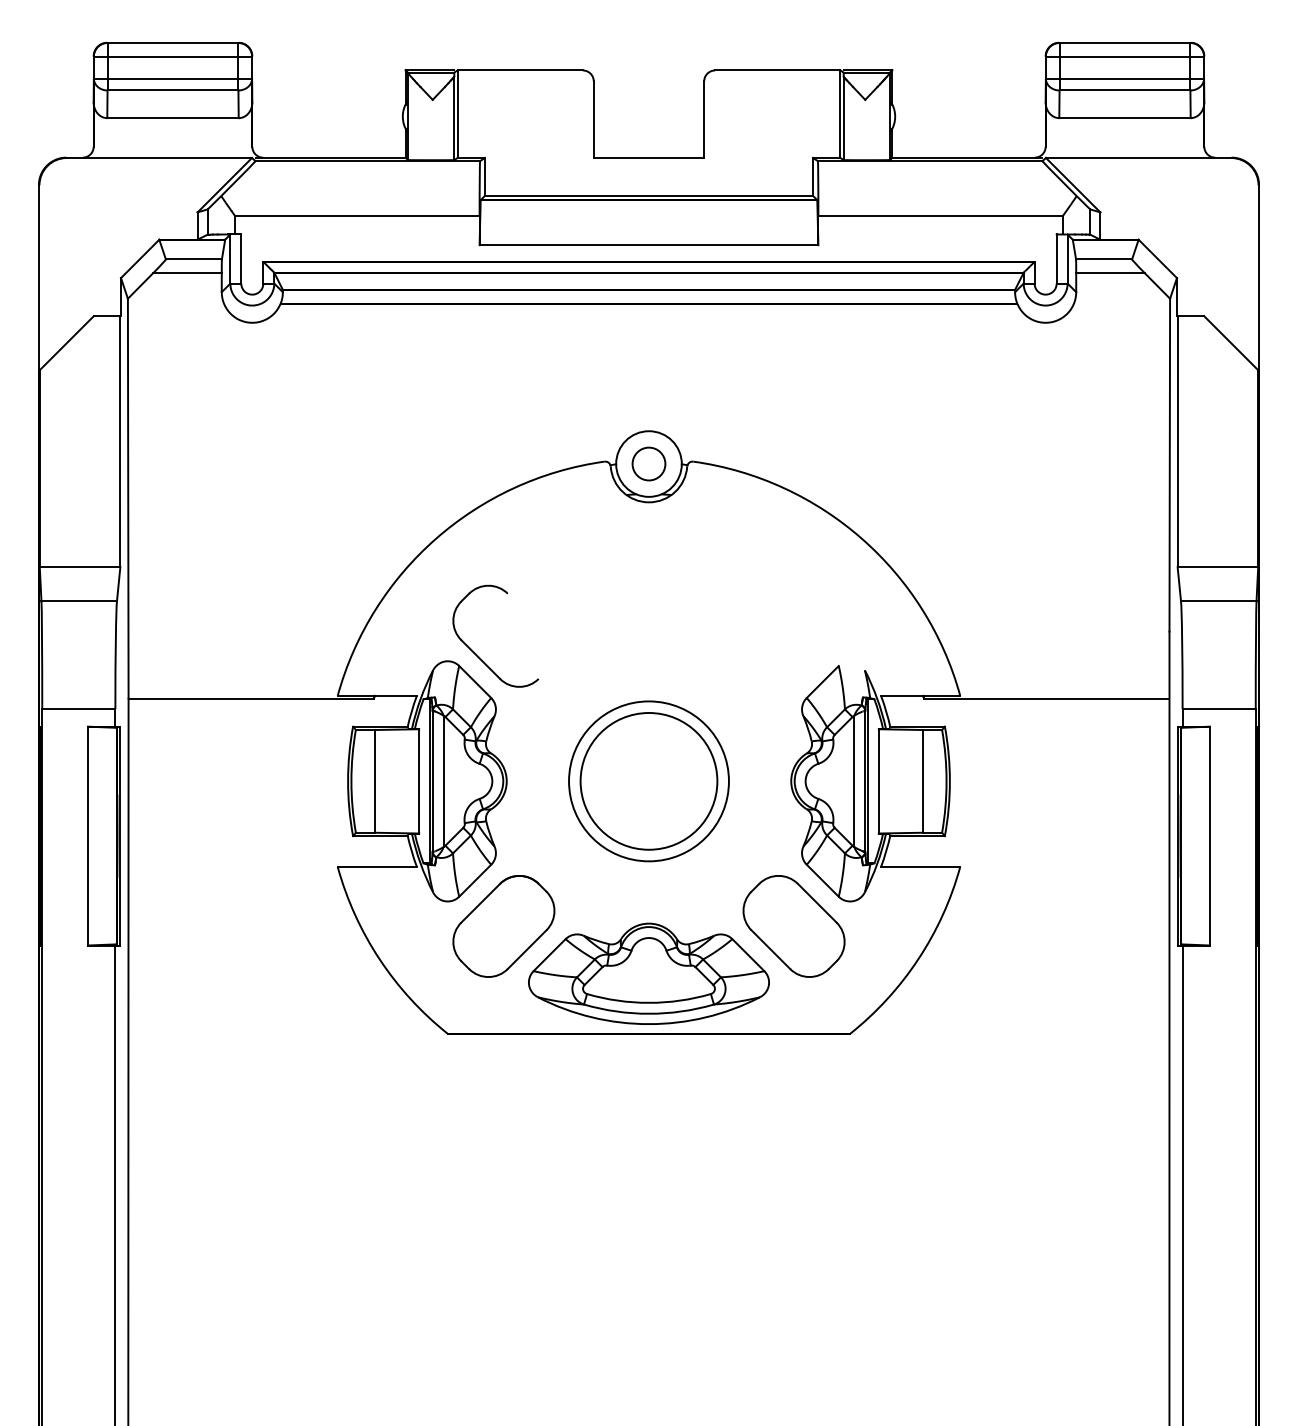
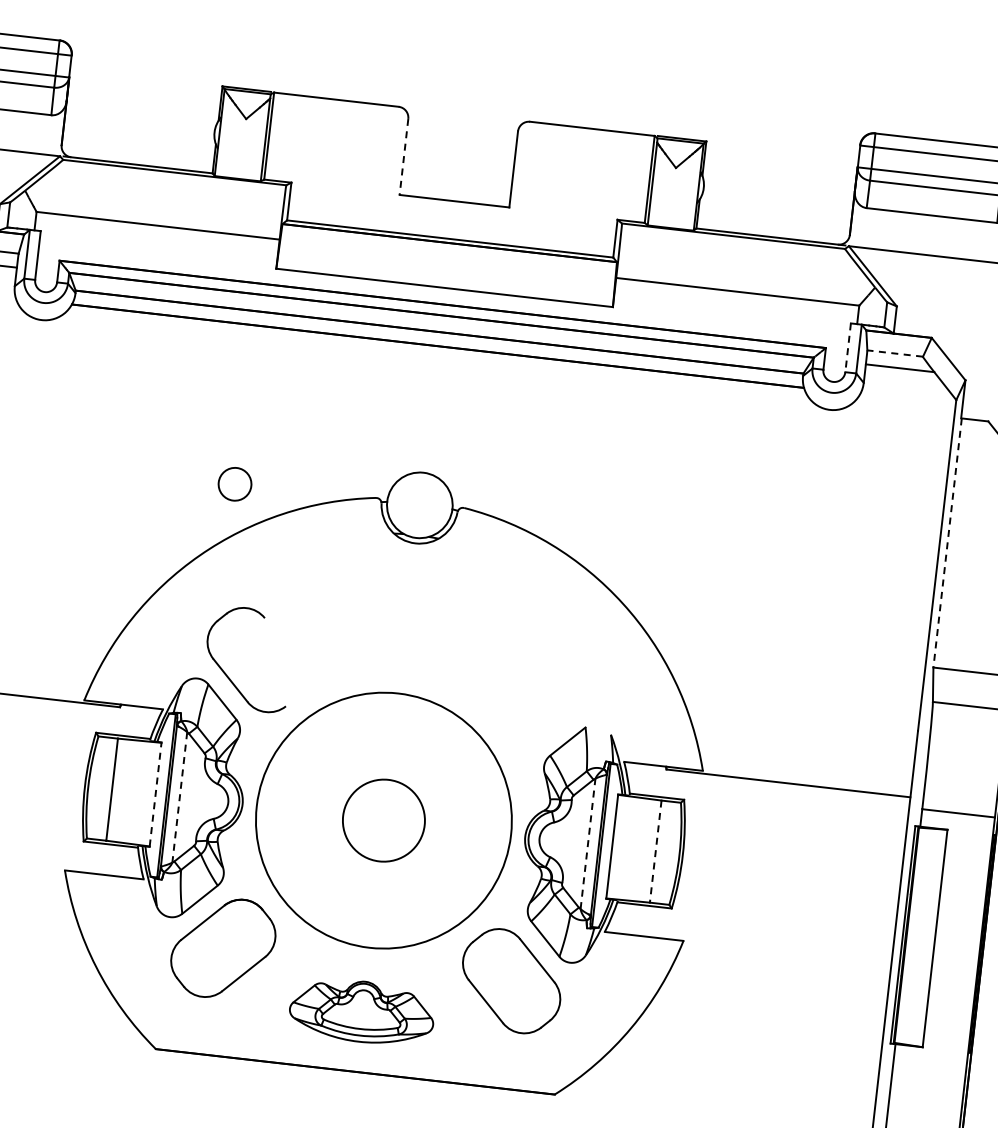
line: (593, 120) -> (403, 157), solid -> dashed
line: (1056, 259) -> (847, 348), solid -> dashed
line: (1103, 259) -> (894, 353), solid -> dashed
line: (1177, 442) -> (947, 543), solid -> dashed
circle: (648, 463) -> (234, 483), moved
line: (419, 780) -> (156, 793), solid -> dashed
line: (443, 781) -> (179, 797), solid -> dashed
circle: (648, 781) -> (383, 820), size x0.6
circle: (648, 781) -> (383, 820), size x1.6
line: (854, 781) -> (588, 844), solid -> dashed
line: (922, 781) -> (655, 851), solid -> dashed
part: (648, 973) -> (361, 1011), size x0.6

